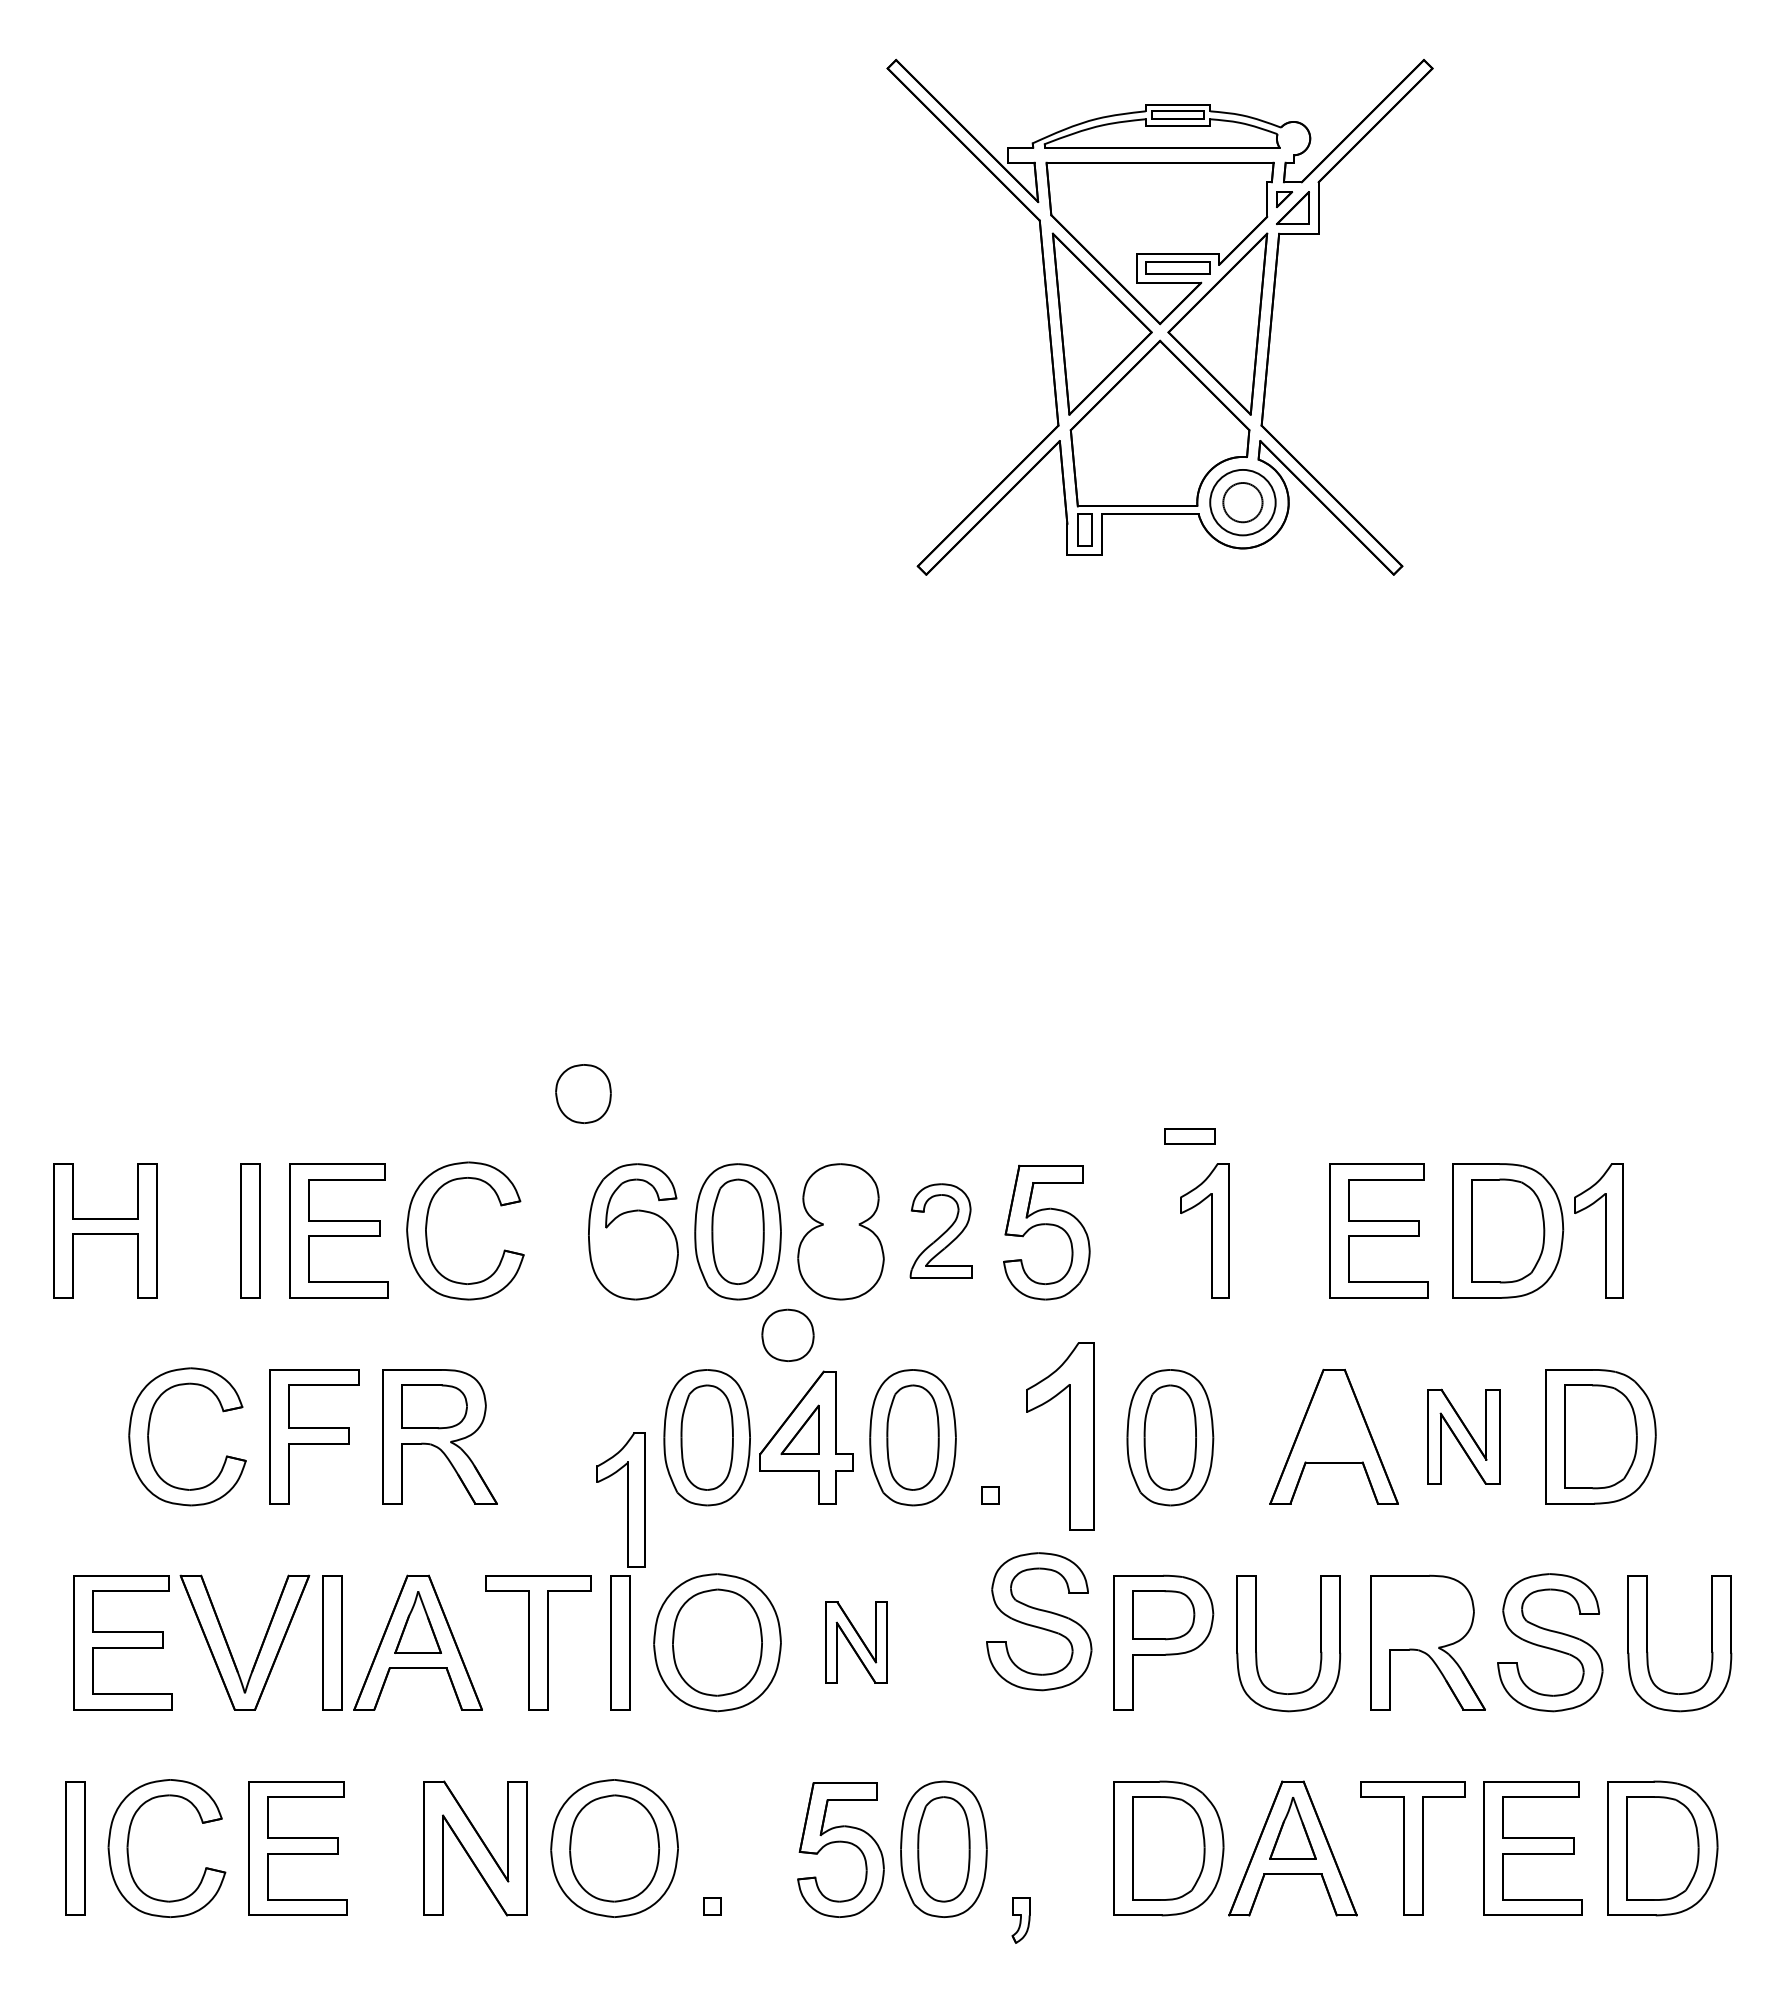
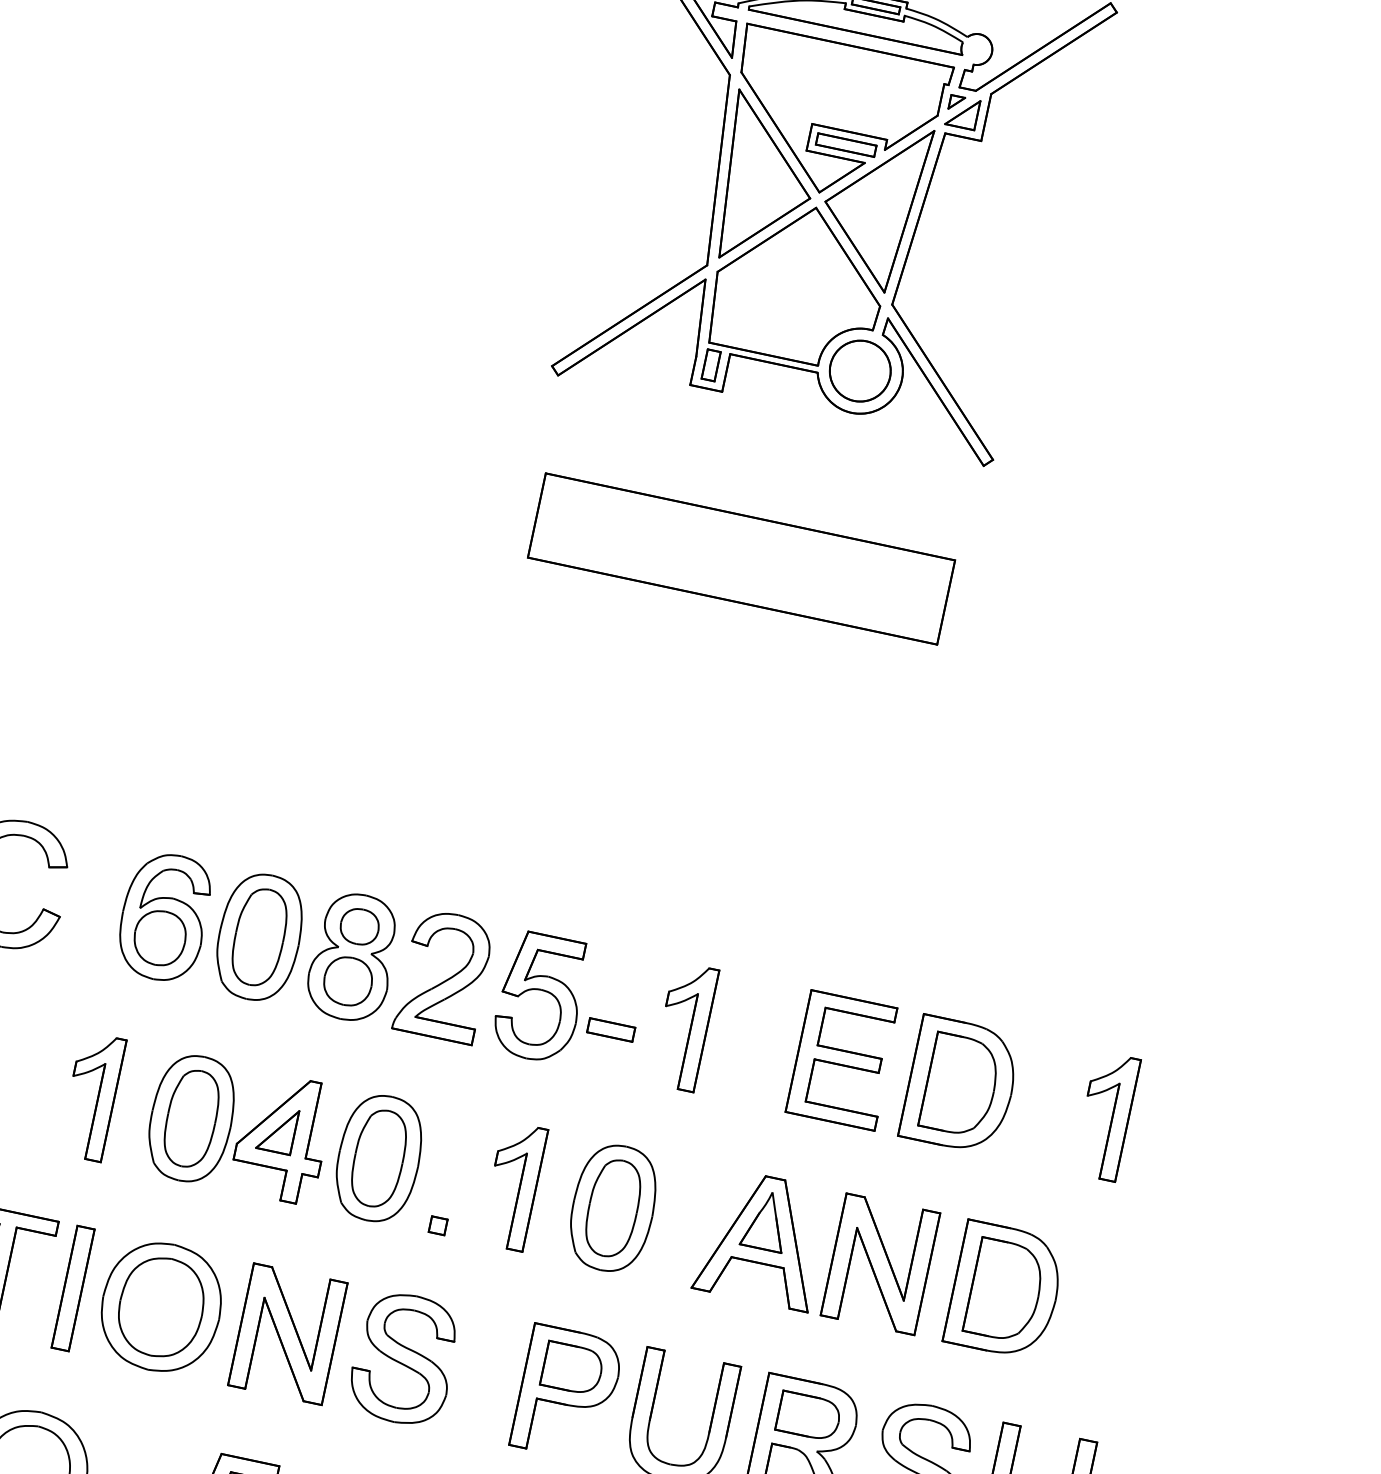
circle: (1242, 502) -> (859, 370), size x1.67
part: (1159, 726) -> (741, 558), added
part: (583, 1093) -> (159, 937), moved
part: (1189, 1136) -> (610, 1029), moved
part: (840, 1198) -> (359, 926), added
part: (940, 1230) -> (444, 975), size x1.43
part: (1605, 1230) -> (1112, 1117), moved
part: (787, 1334) -> (347, 980), moved
part: (1333, 1416) -> (765, 1220), added
part: (1060, 1436) -> (513, 1185), size x0.71
part: (1463, 1436) -> (880, 1263), size x1.43
part: (627, 1499) -> (97, 1097), moved
part: (1422, 1612) -> (808, 1416), added
part: (1039, 1621) -> (404, 1358), moved
part: (856, 1642) -> (287, 1334), size x1.67

